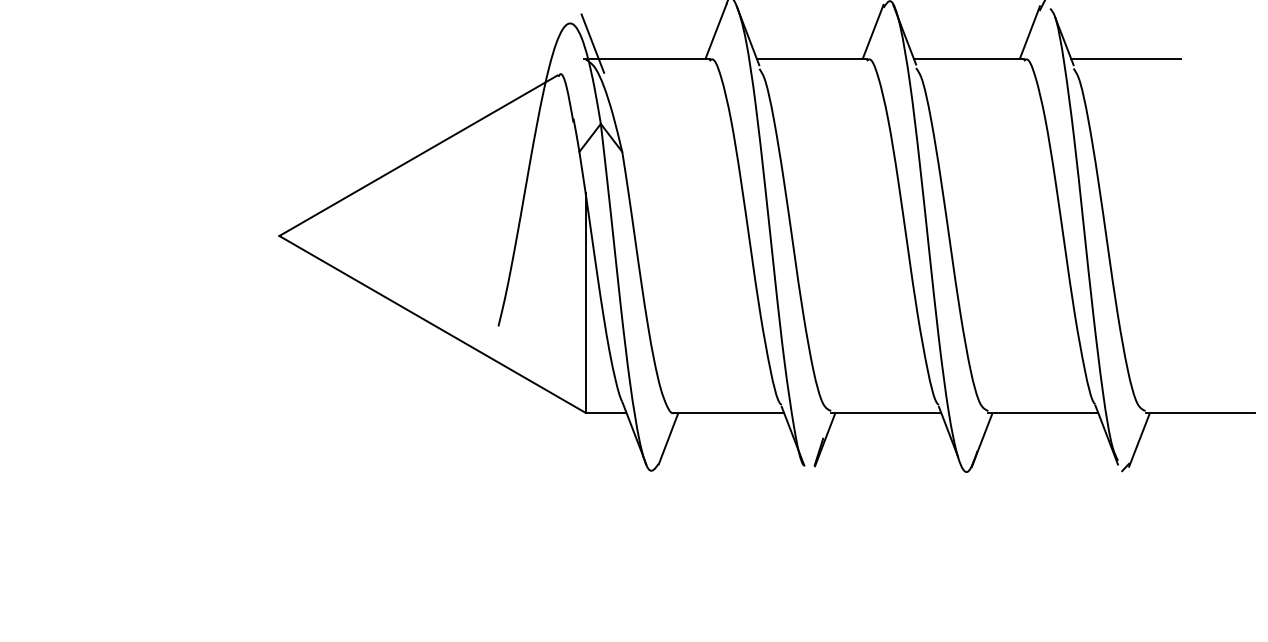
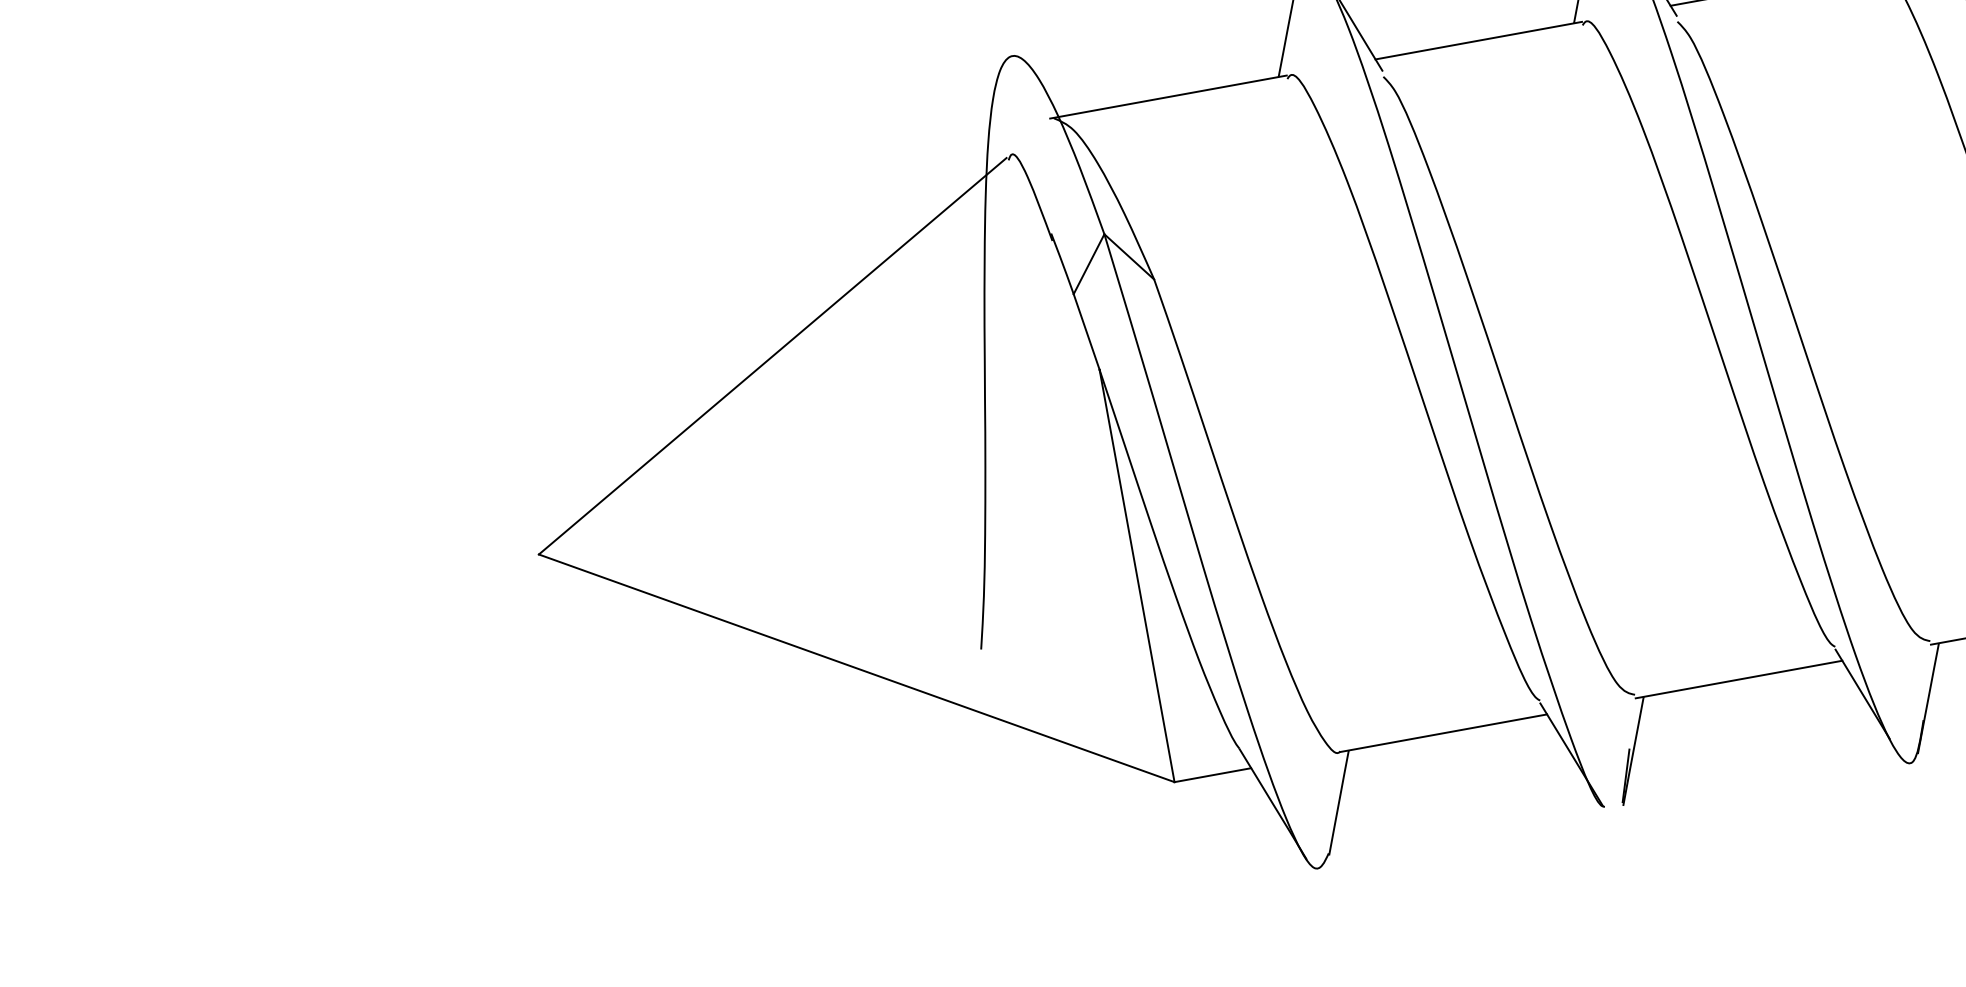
line: (592, 43) -> (1061, 86), removed

